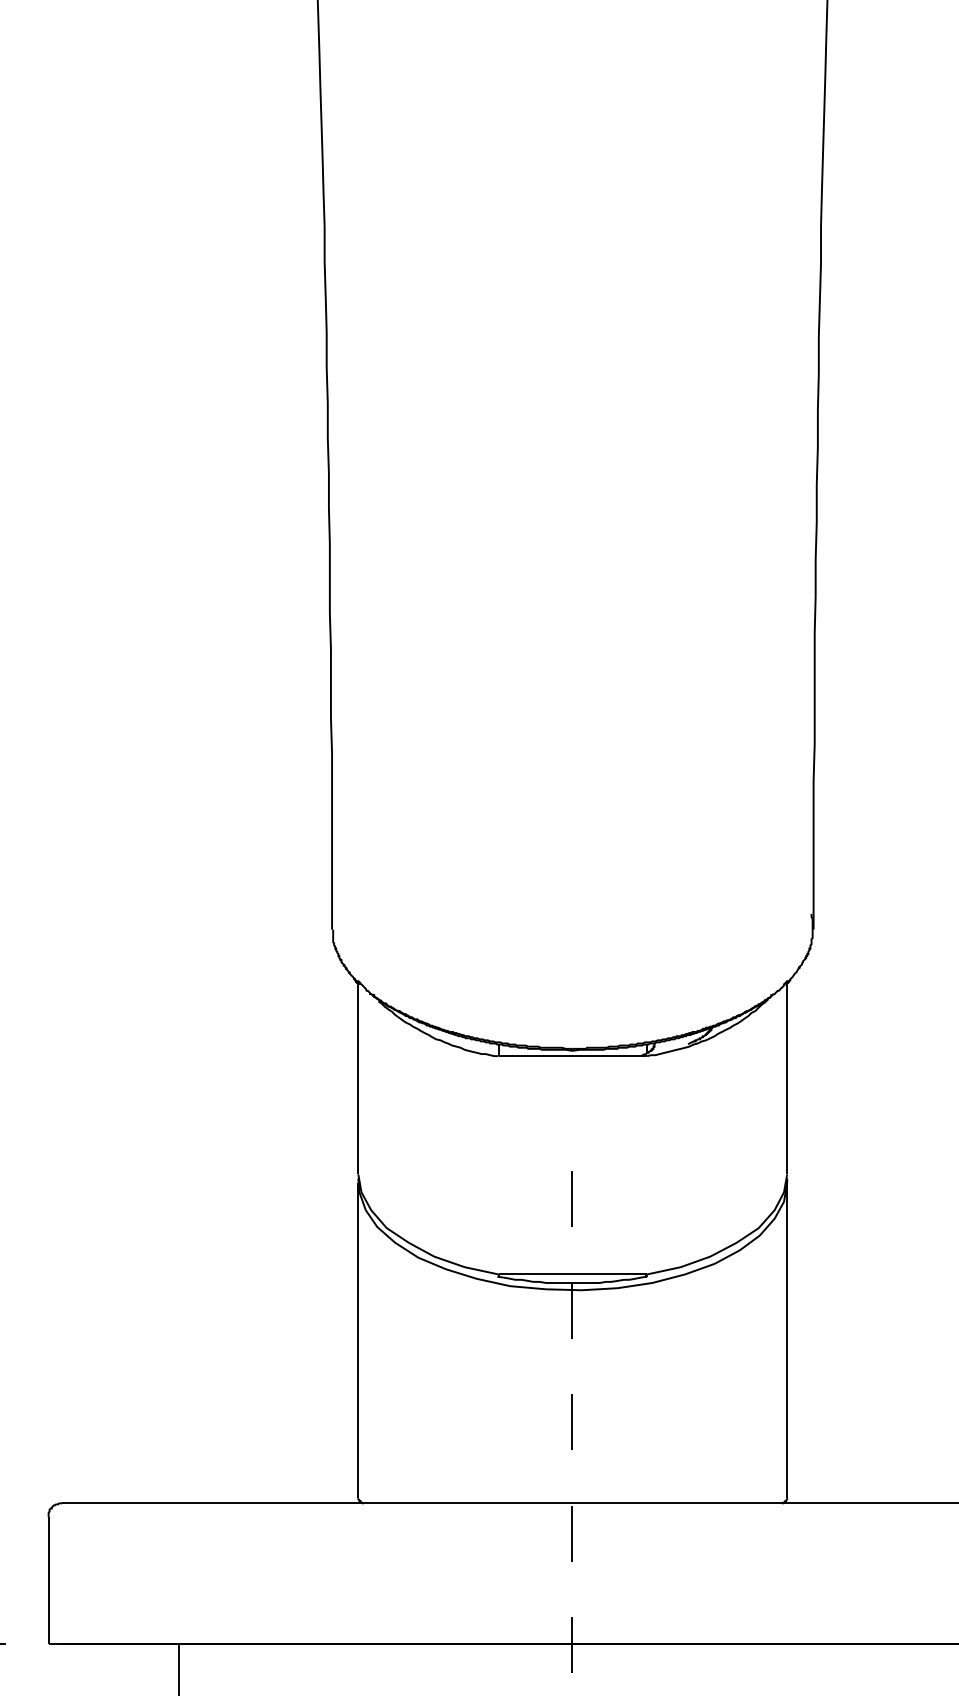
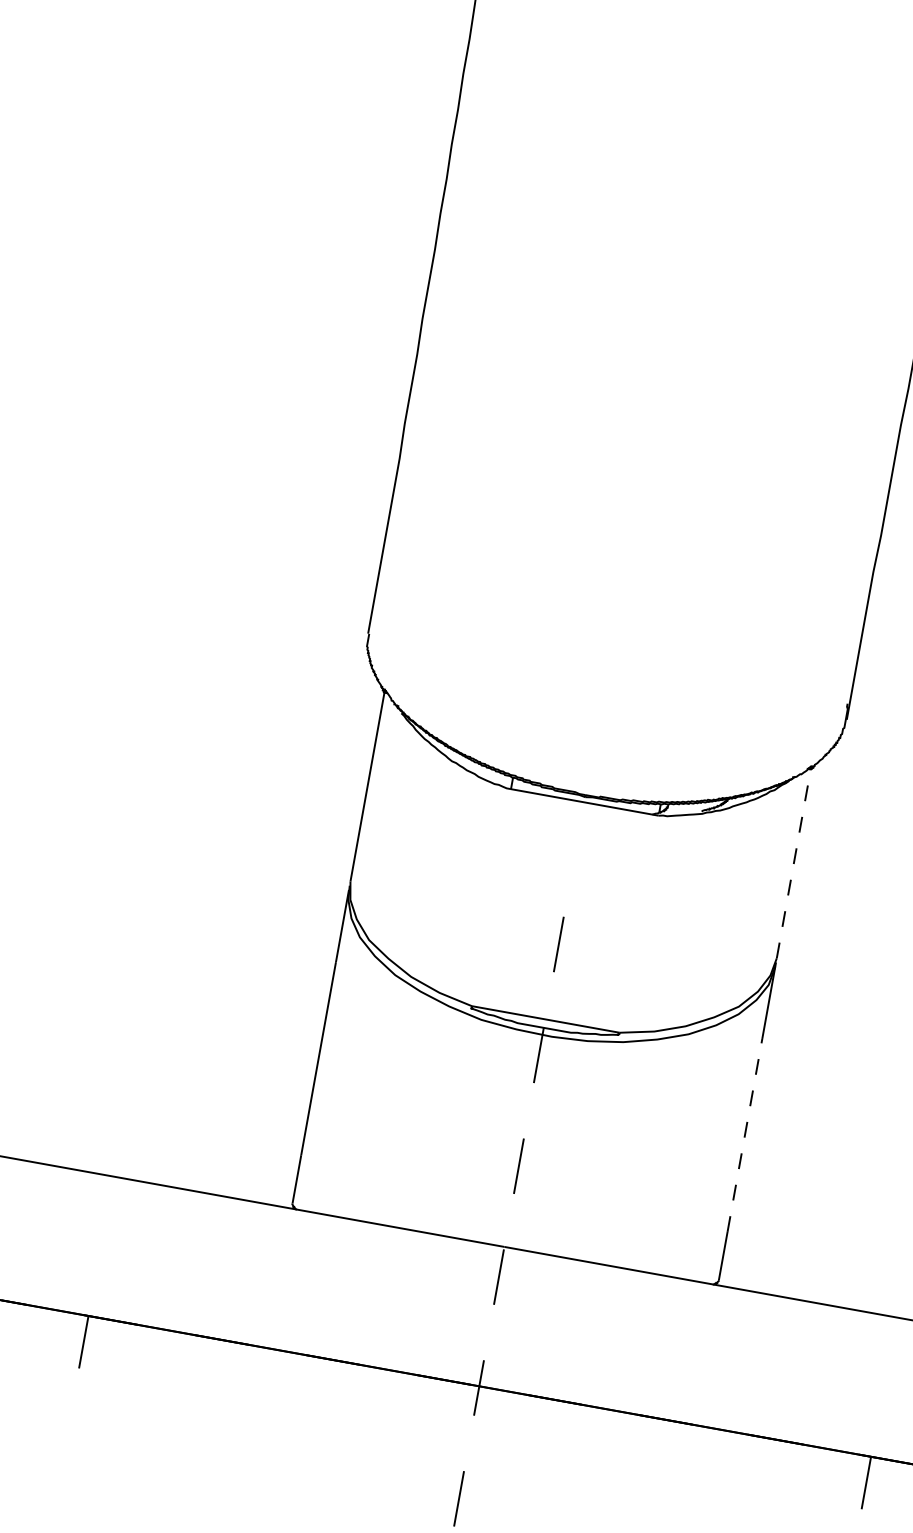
line: (787, 1078) -> (794, 863), solid -> dashed
line: (787, 1352) -> (745, 1135), solid -> dashed

